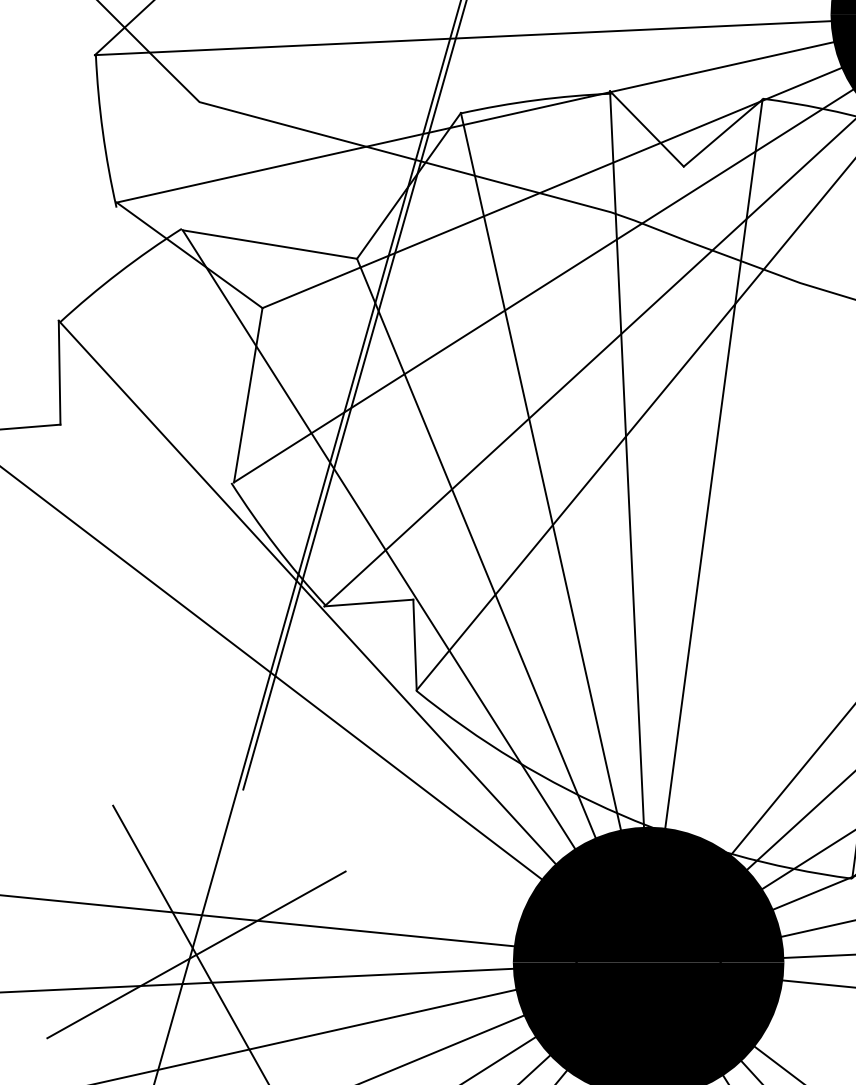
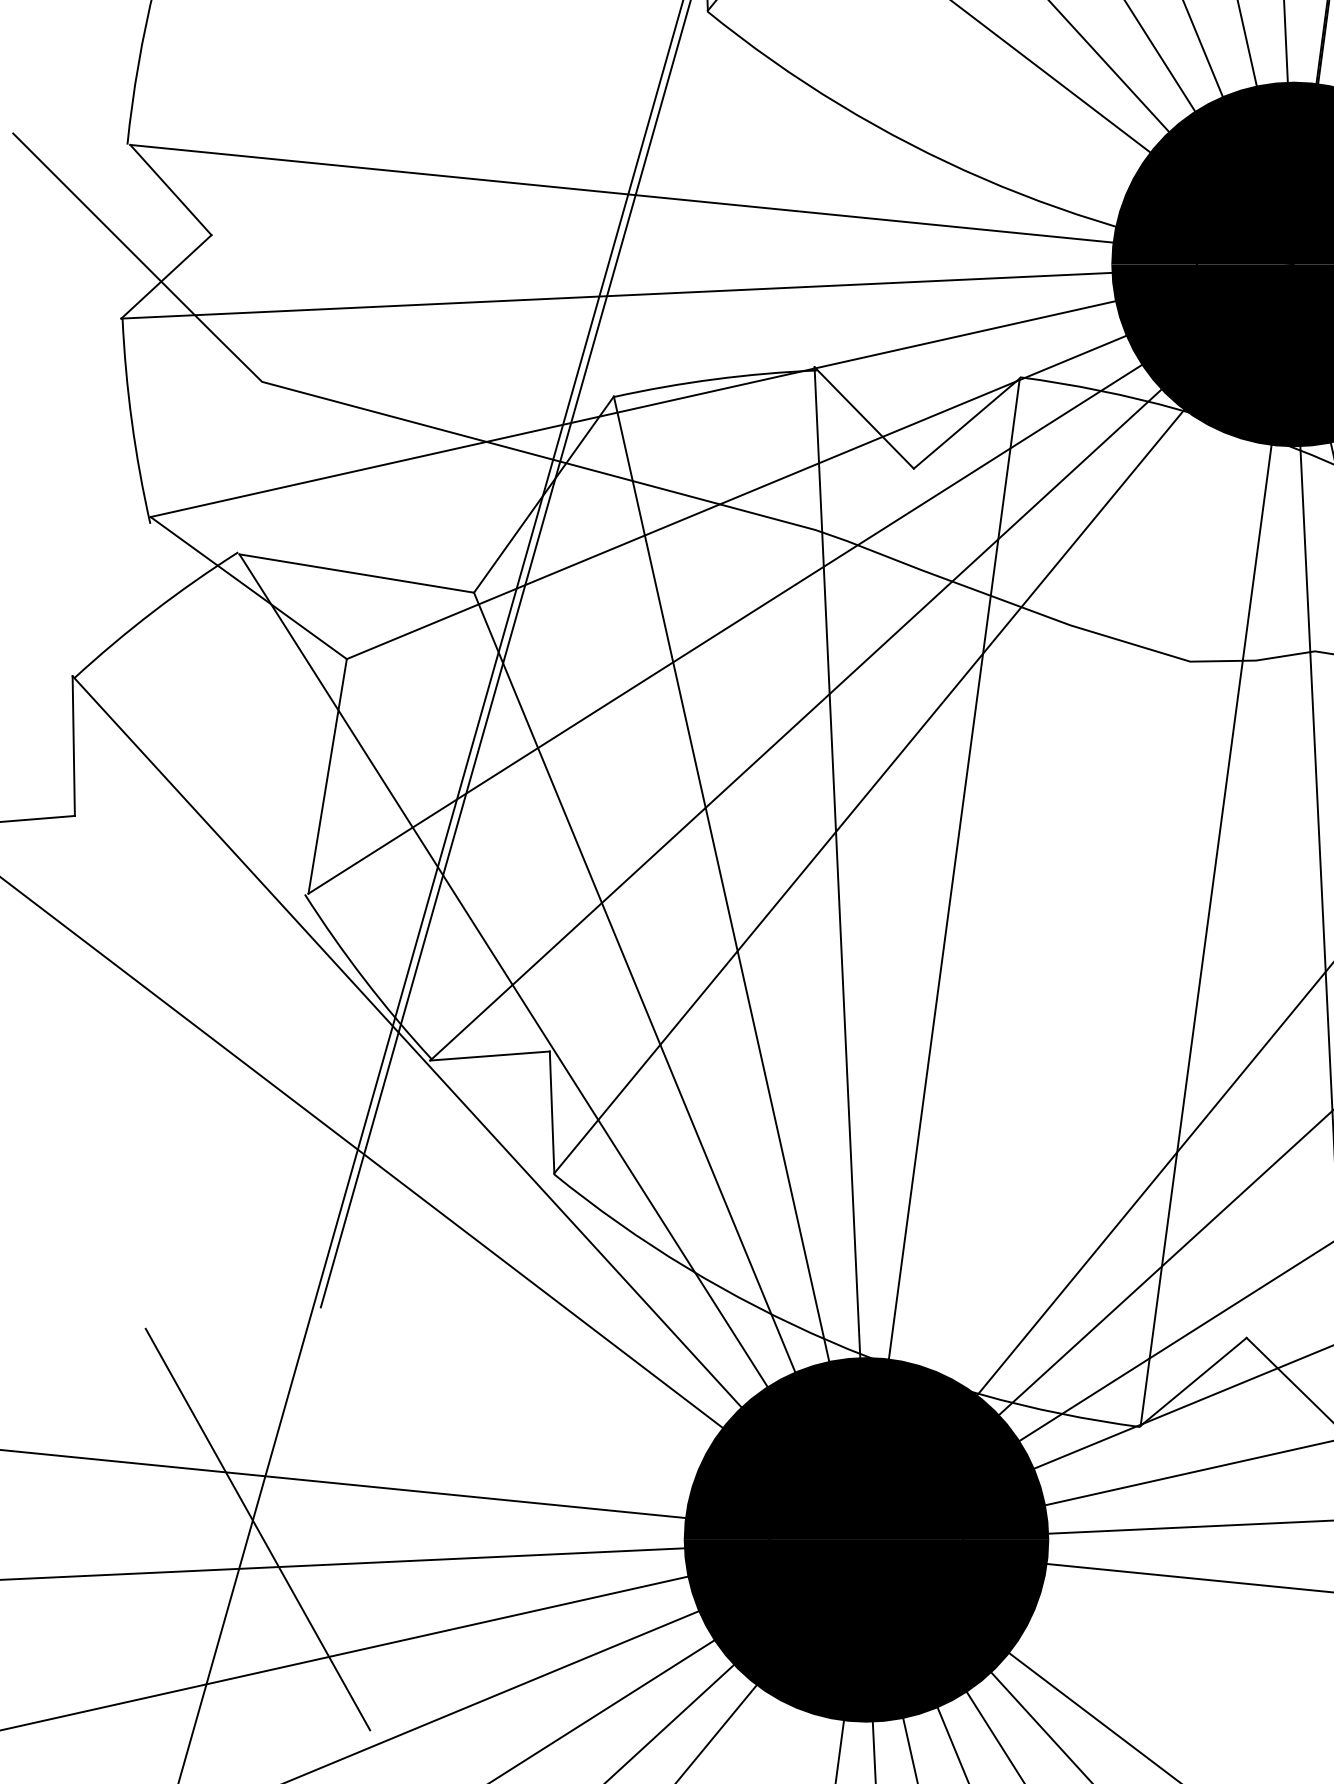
line: (196, 954) -> (257, 1529), removed

